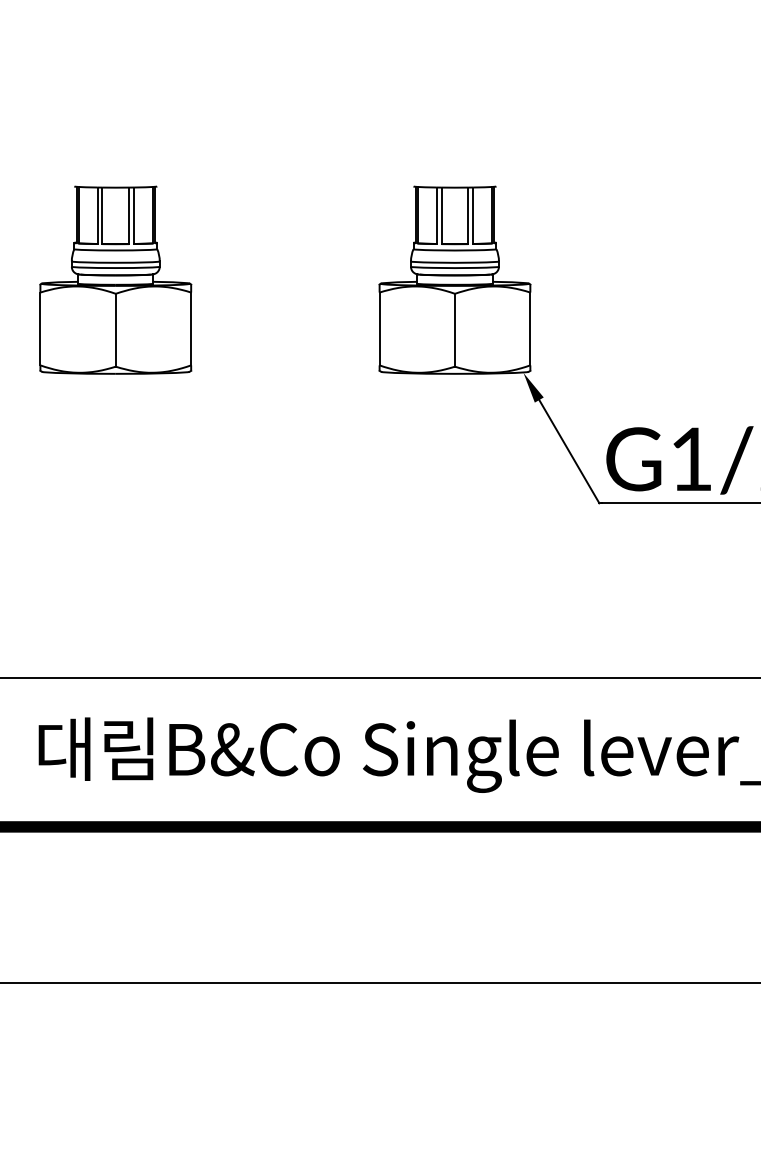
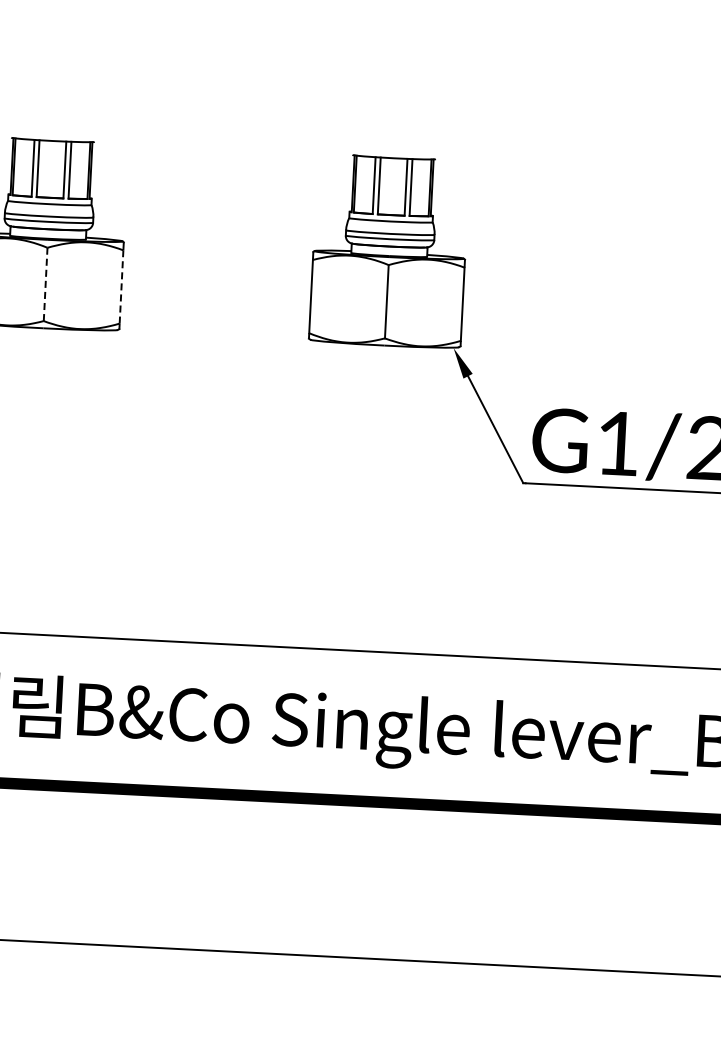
line: (191, 328) -> (121, 286), solid -> dashed
line: (115, 329) -> (45, 283), solid -> dashed

